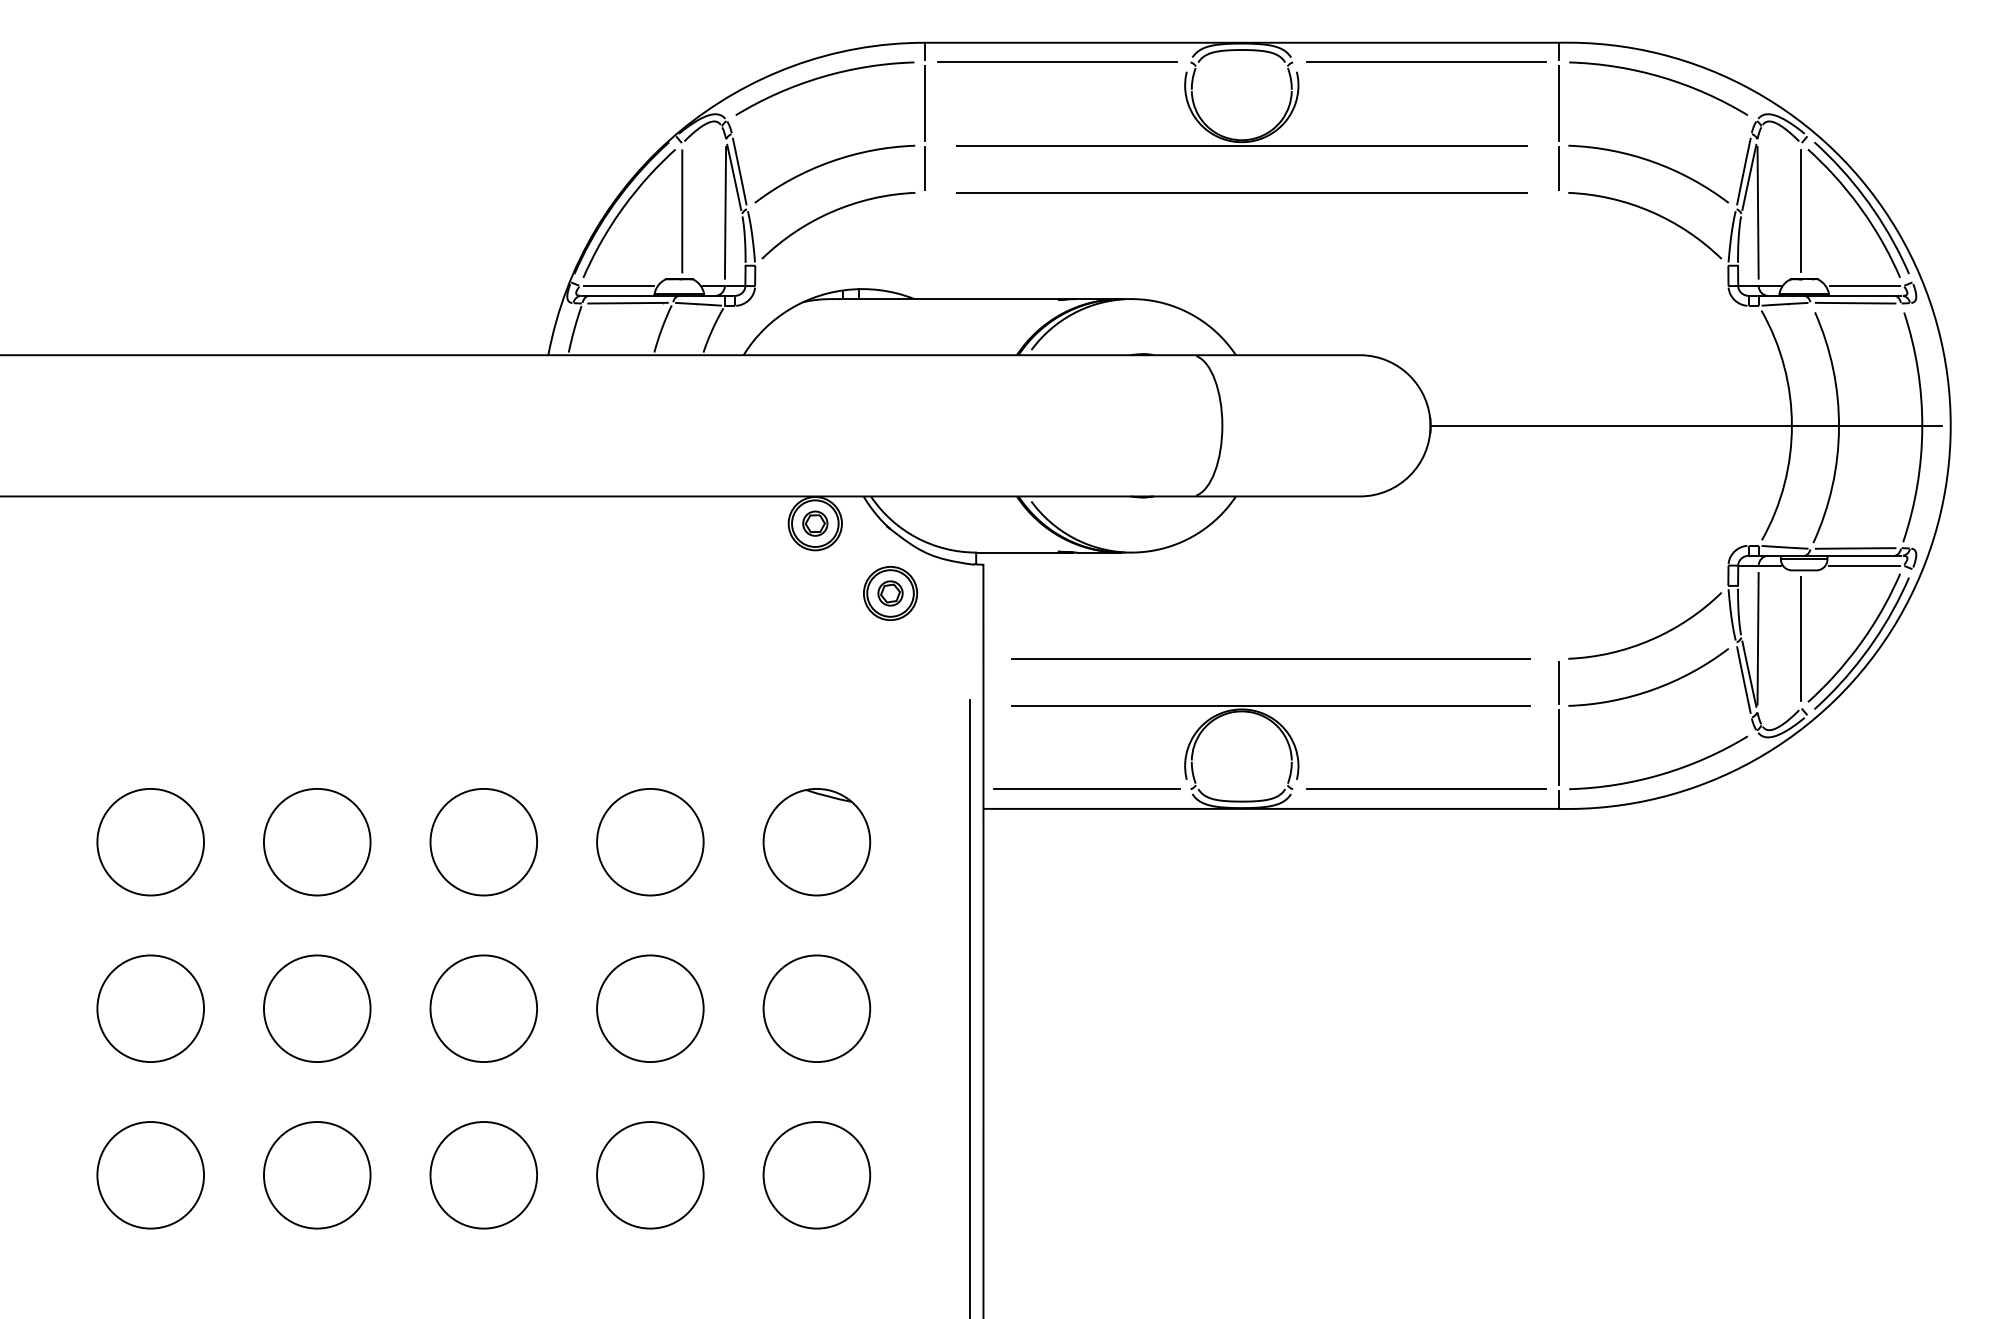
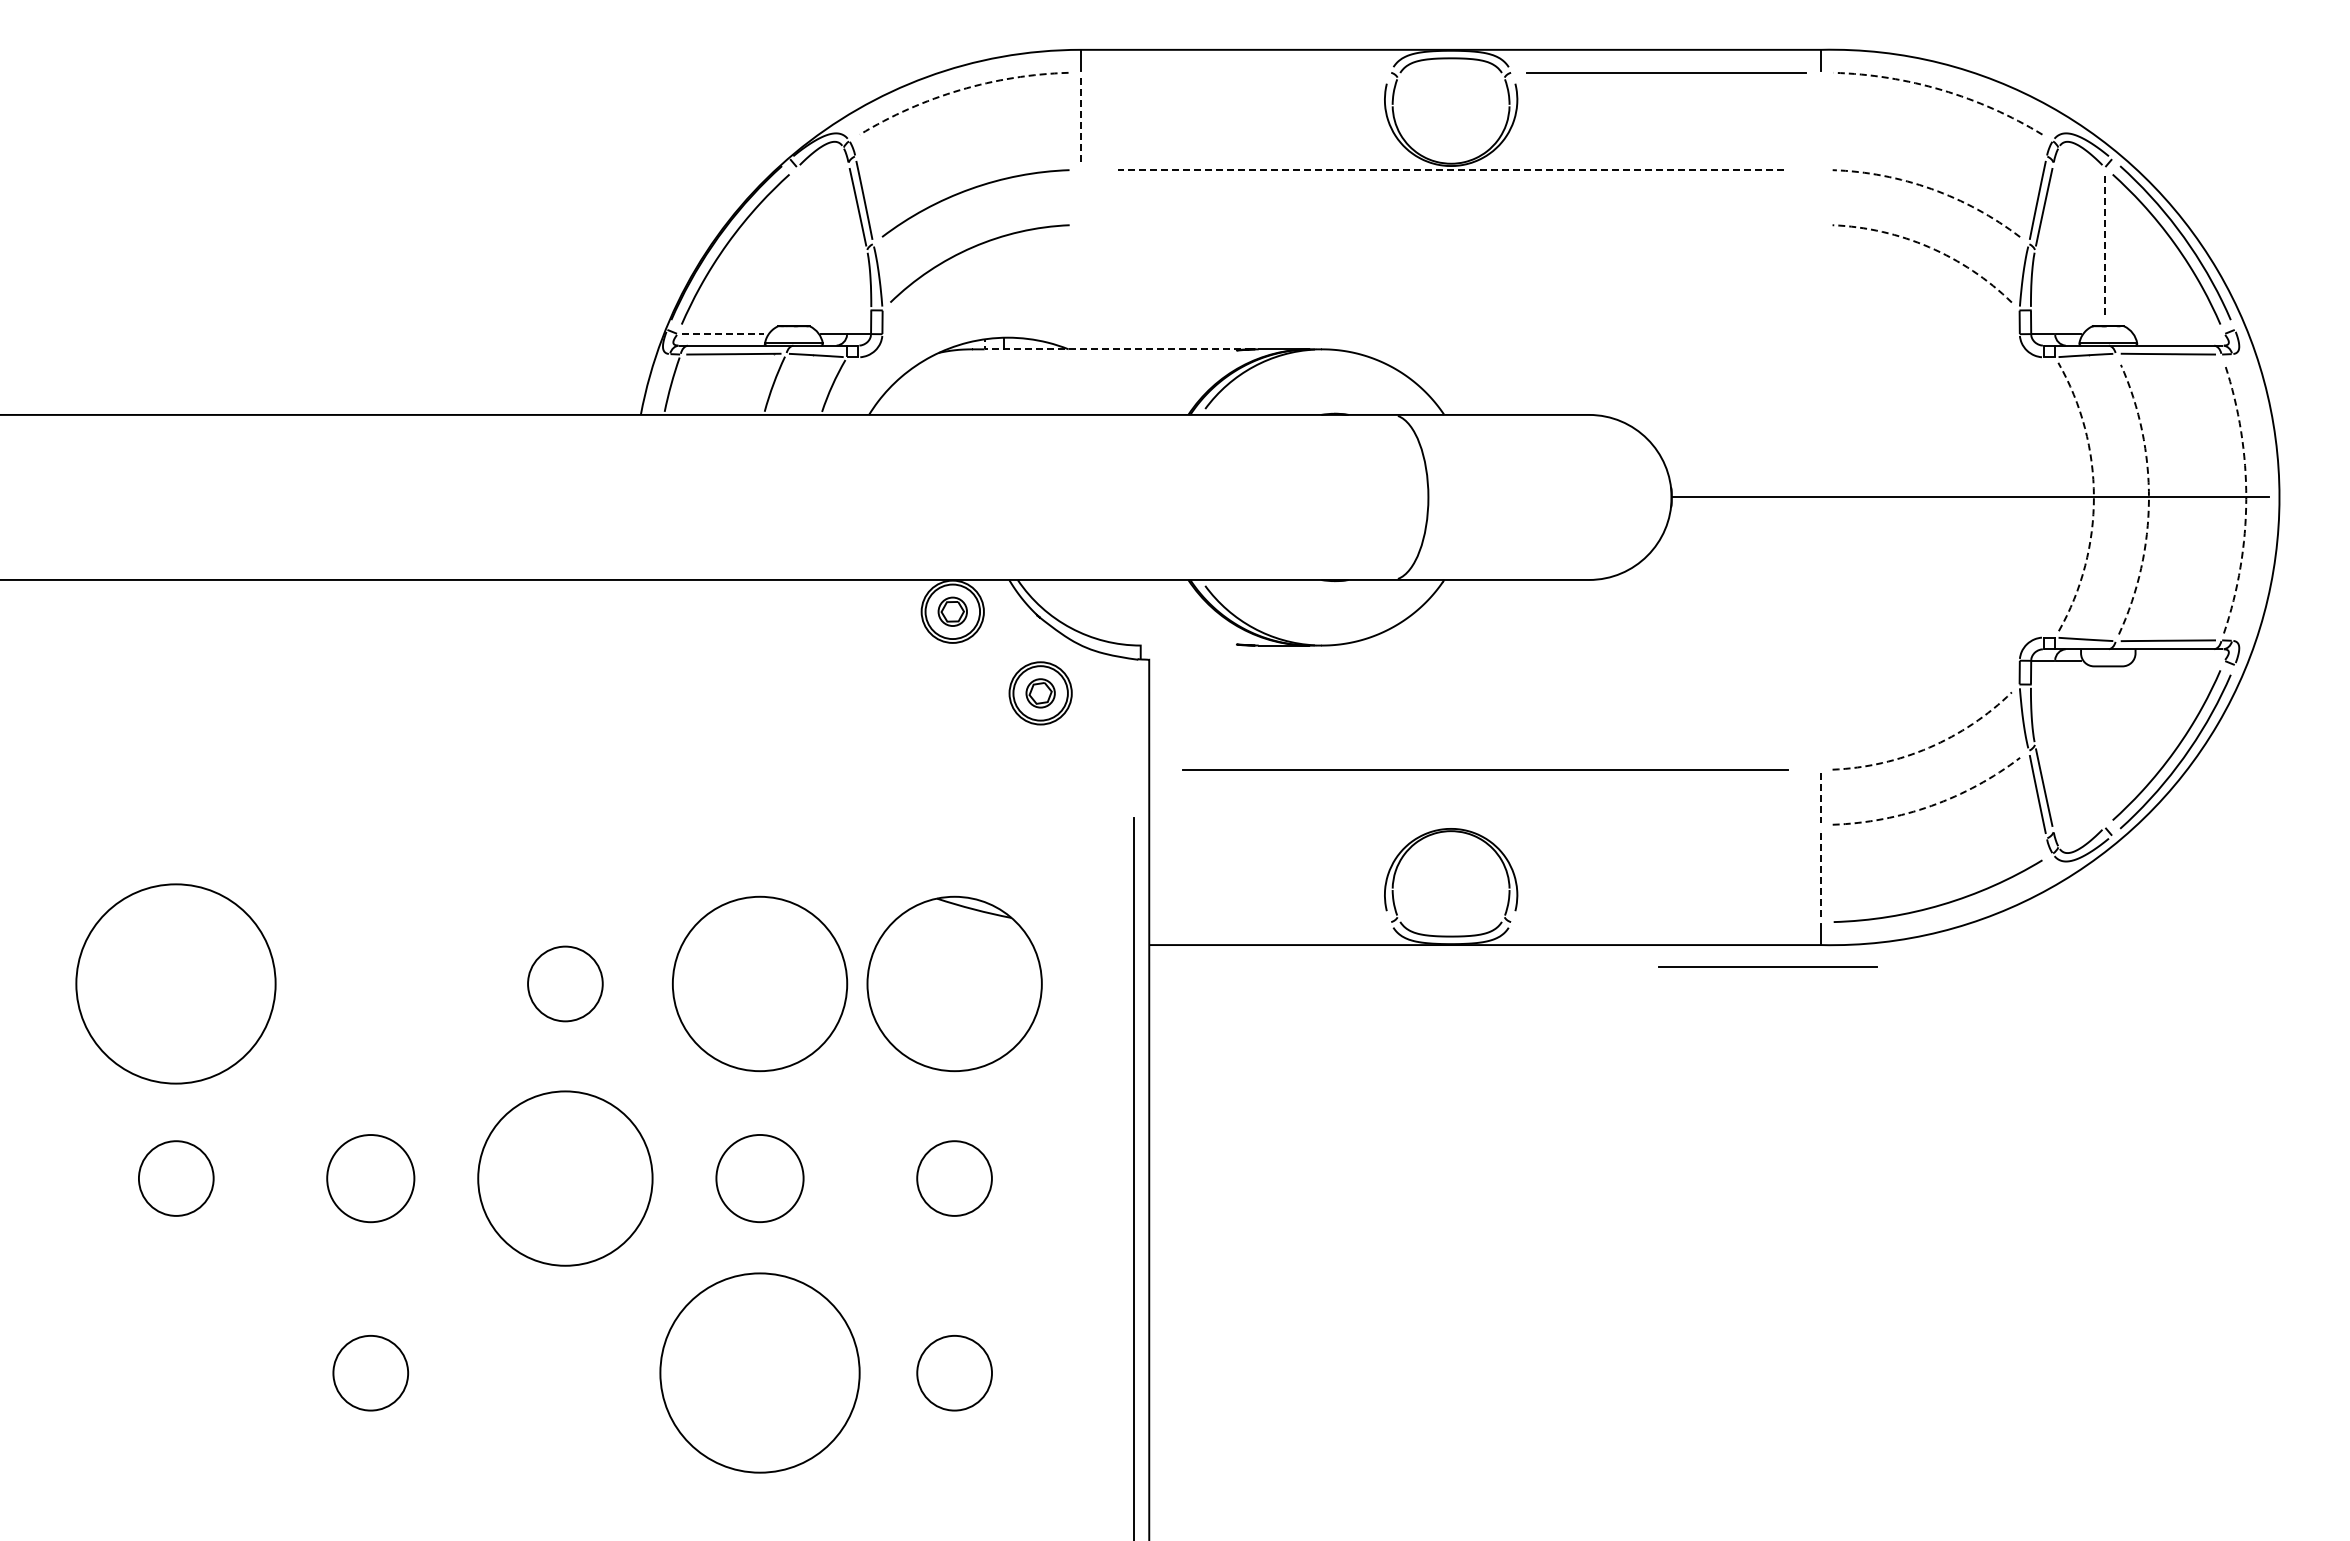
line: (1057, 62) -> (1235, 72), removed
arc: (821, 77) -> (960, 90), solid -> dashed
arc: (1662, 77) -> (1942, 90), solid -> dashed
line: (924, 104) -> (1080, 121), solid -> dashed
line: (1558, 104) -> (1821, 121), removed
line: (1241, 145) -> (1450, 169), solid -> dashed
arc: (1652, 162) -> (1931, 189), solid -> dashed
line: (924, 168) -> (1080, 196), removed
line: (1558, 168) -> (1821, 196), removed
line: (1241, 193) -> (1450, 225), removed
line: (682, 211) -> (797, 246), removed
arc: (1651, 211) -> (1929, 247), solid -> dashed
line: (1800, 211) -> (2104, 247), solid -> dashed
line: (725, 212) -> (847, 248), removed
line: (1758, 212) -> (2054, 248), removed
line: (619, 286) -> (723, 334), solid -> dashed
line: (1864, 286) -> (2178, 334), removed
line: (952, 299) -> (1112, 349), solid -> dashed
arc: (1791, 425) -> (2093, 496), solid -> dashed
arc: (1838, 427) -> (2148, 499), solid -> dashed
arc: (1922, 427) -> (2246, 499), solid -> dashed
line: (1023, 552) -> (1196, 645), removed
line: (1804, 559) -> (2108, 653), removed
line: (1864, 565) -> (2178, 660), removed
line: (1758, 638) -> (2054, 746), removed
line: (1800, 638) -> (2104, 746), removed
arc: (1651, 639) -> (1929, 747), solid -> dashed
line: (1558, 682) -> (1821, 797), solid -> dashed
arc: (1652, 689) -> (1931, 805), solid -> dashed
line: (1270, 705) -> (1484, 824), removed
line: (1558, 747) -> (1821, 873), solid -> dashed
line: (1086, 788) -> (1767, 966), moved
line: (1426, 788) -> (1666, 921), removed
circle: (150, 841) -> (176, 983), size x1.6
circle: (317, 841) -> (370, 983), removed
circle: (483, 841) -> (565, 983), size x0.6
circle: (649, 841) -> (759, 983), size x1.4
part: (816, 841) -> (954, 983), size x1.4
circle: (150, 1008) -> (176, 1178), size x0.6
circle: (317, 1008) -> (370, 1178), size x0.7
circle: (483, 1008) -> (565, 1178), size x1.4
circle: (649, 1008) -> (759, 1178), size x0.7
circle: (816, 1008) -> (954, 1178), size x0.6
circle: (317, 1174) -> (370, 1372), size x0.6
circle: (816, 1174) -> (954, 1372), size x0.6
circle: (150, 1175) -> (176, 1373), removed
circle: (483, 1175) -> (565, 1373), removed
circle: (649, 1175) -> (759, 1373), size x1.6

